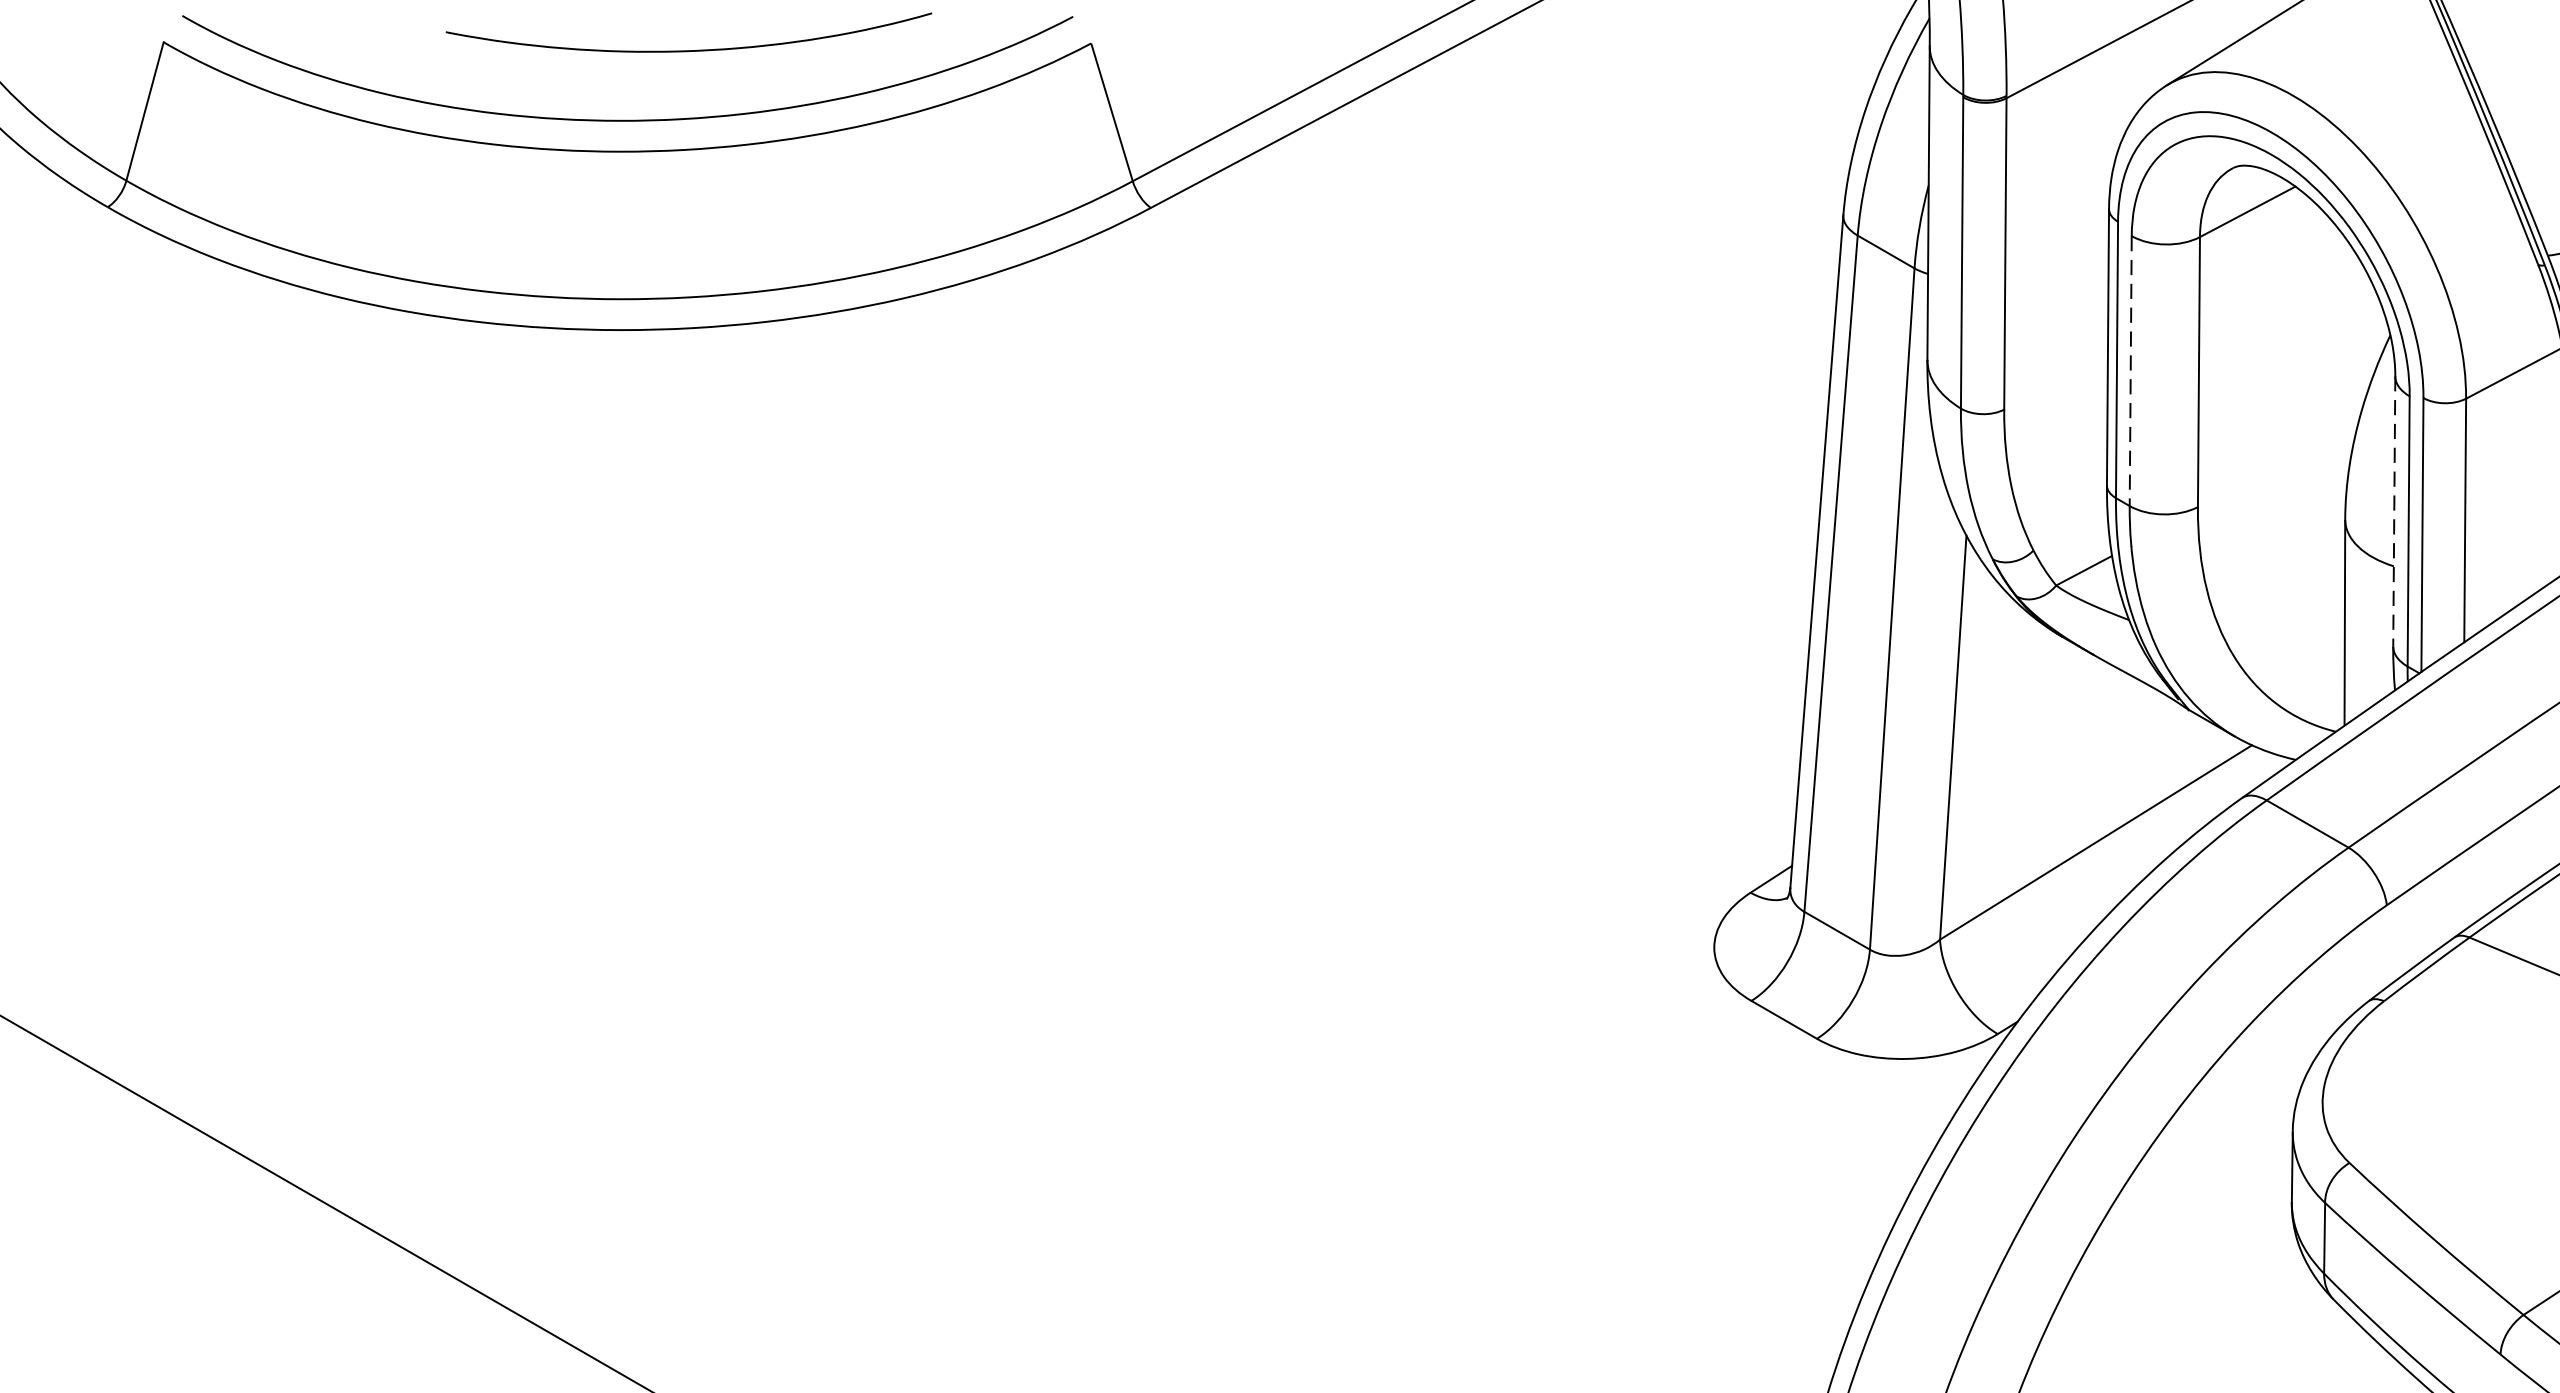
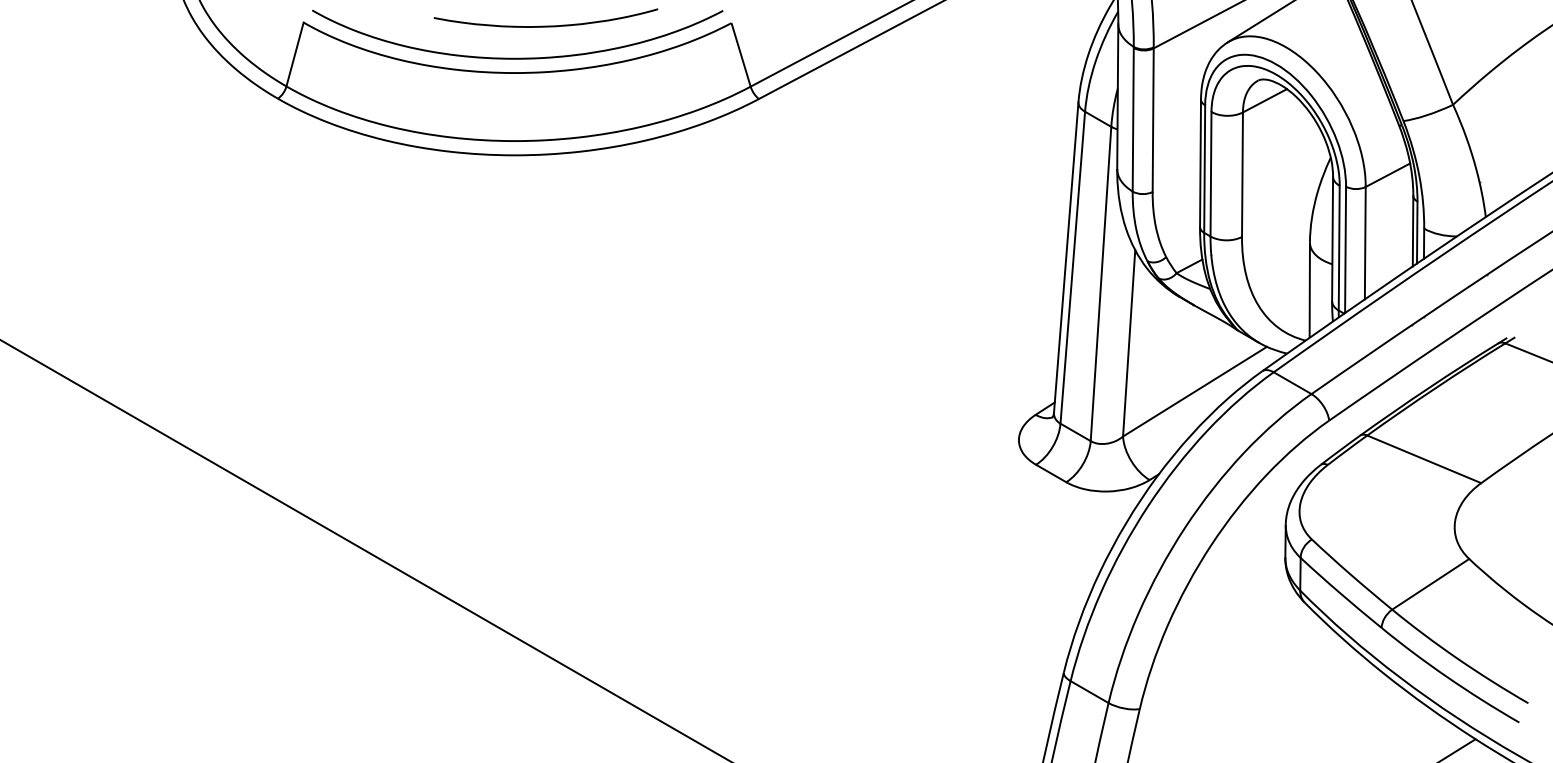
line: (2131, 371) -> (1211, 174), dashed -> solid
line: (2394, 512) -> (1332, 239), dashed -> solid

